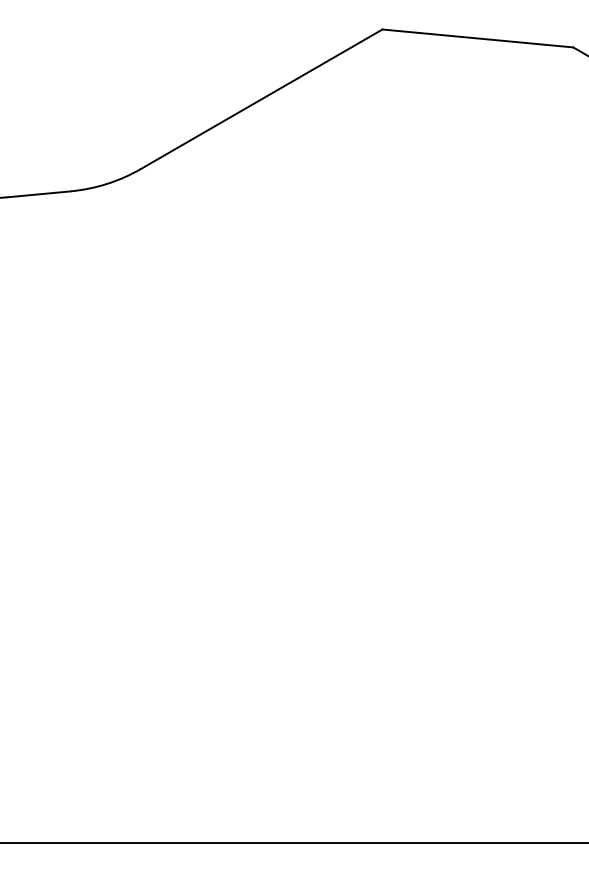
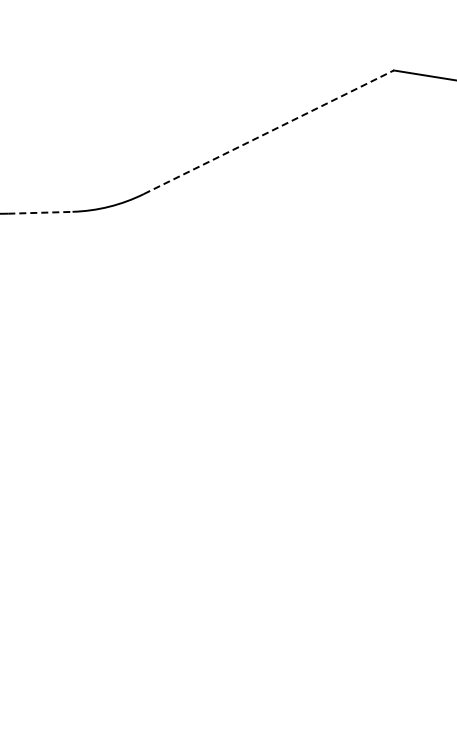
line: (262, 98) -> (269, 131), solid -> dashed
line: (39, 194) -> (40, 212), solid -> dashed

